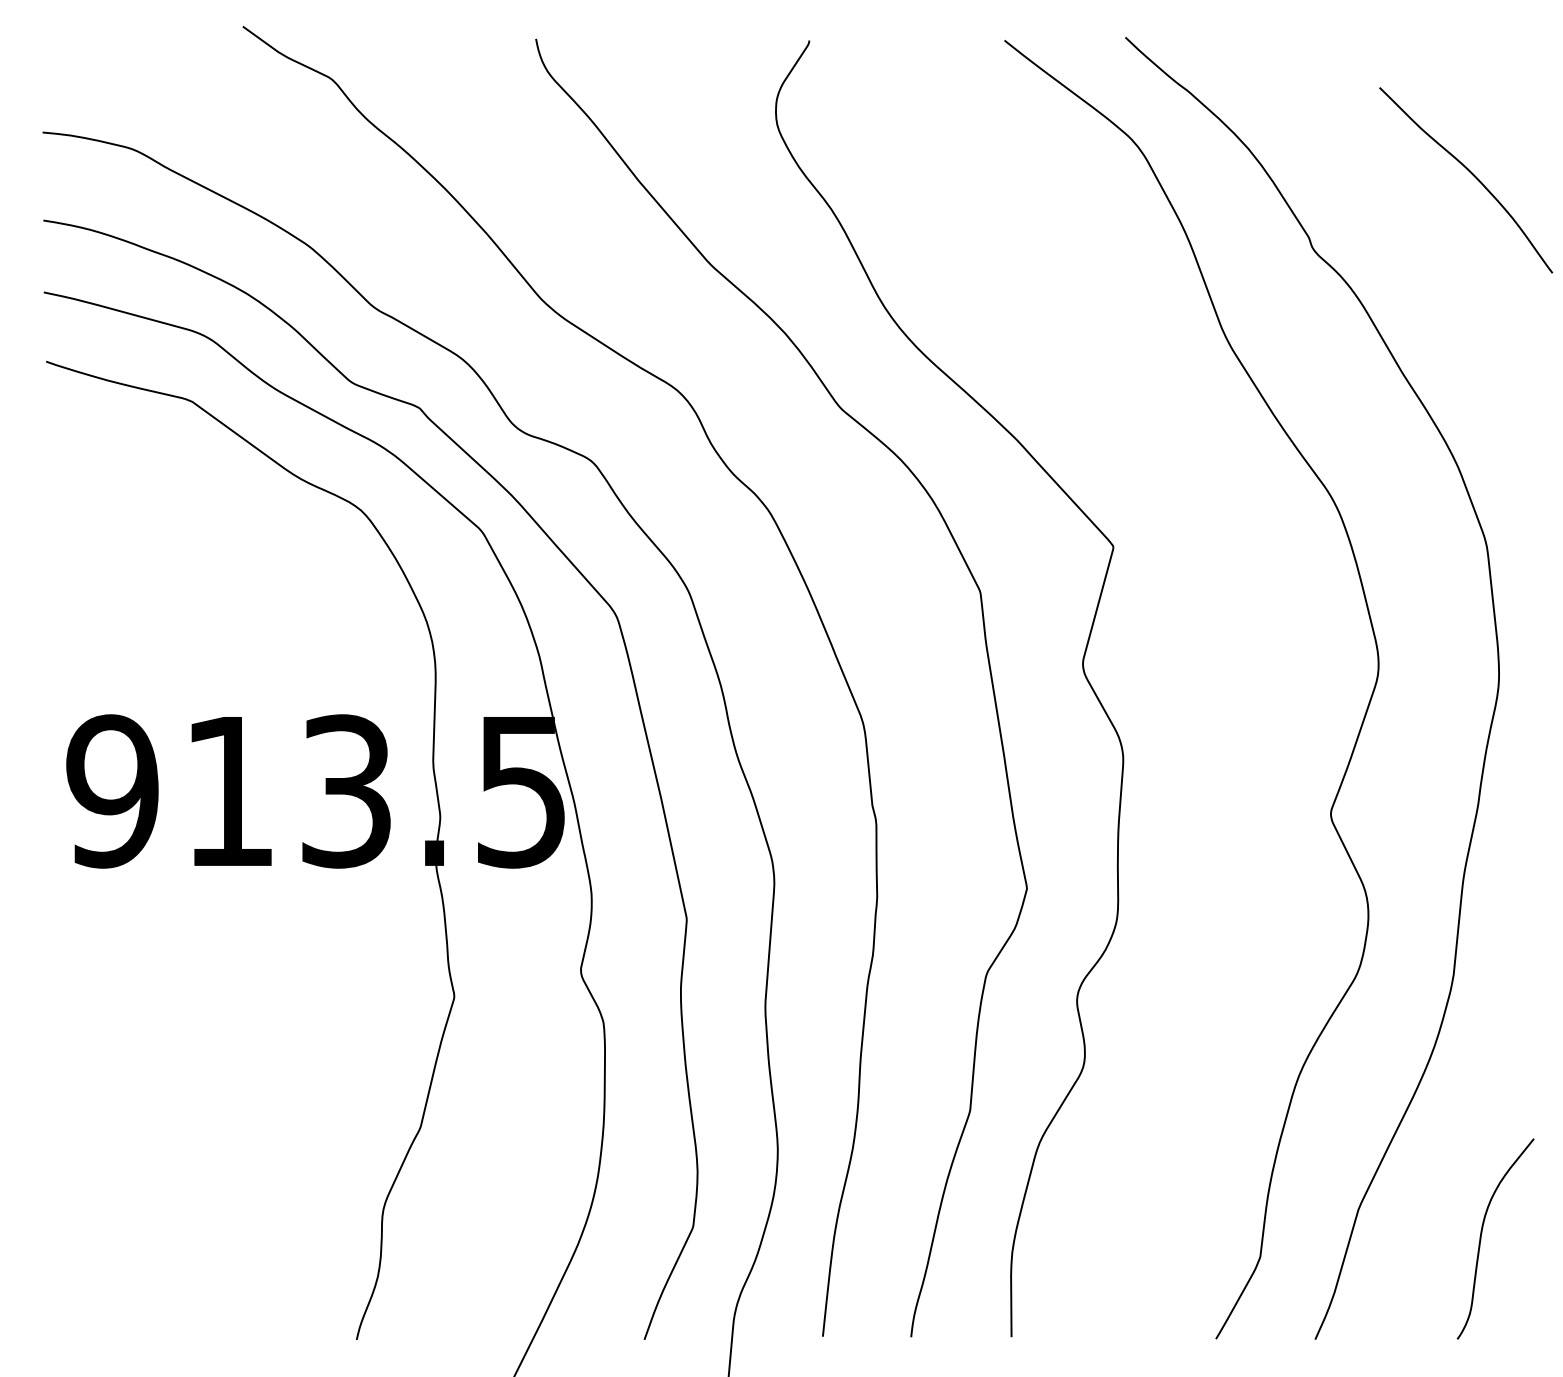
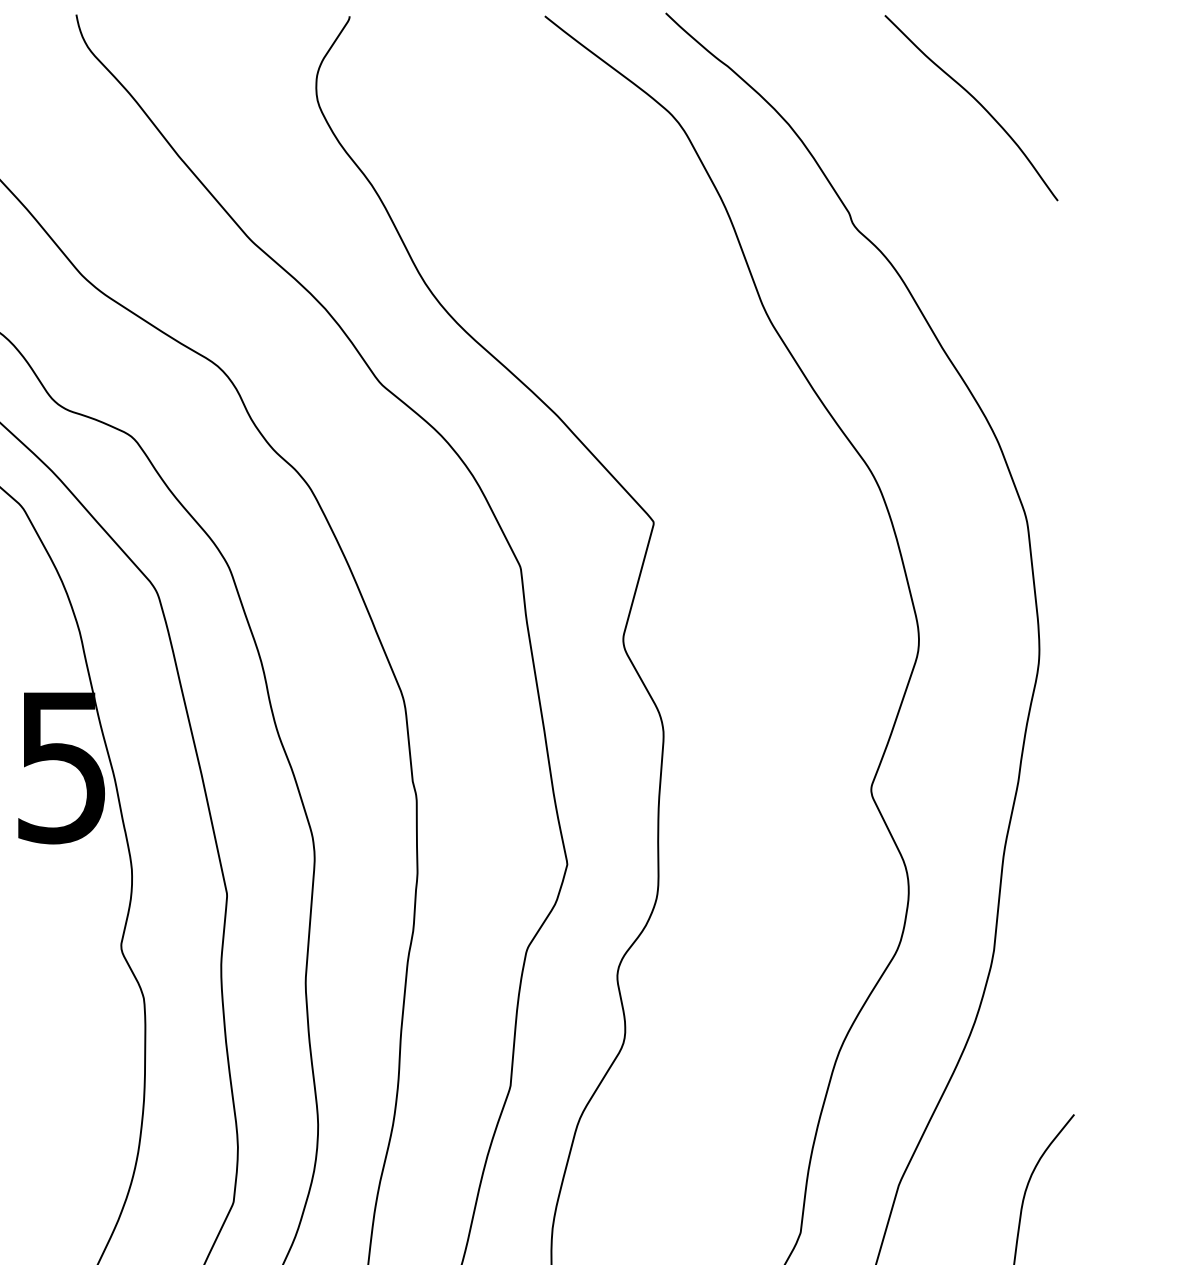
curve: (1471, 174) -> (976, 102), moved

